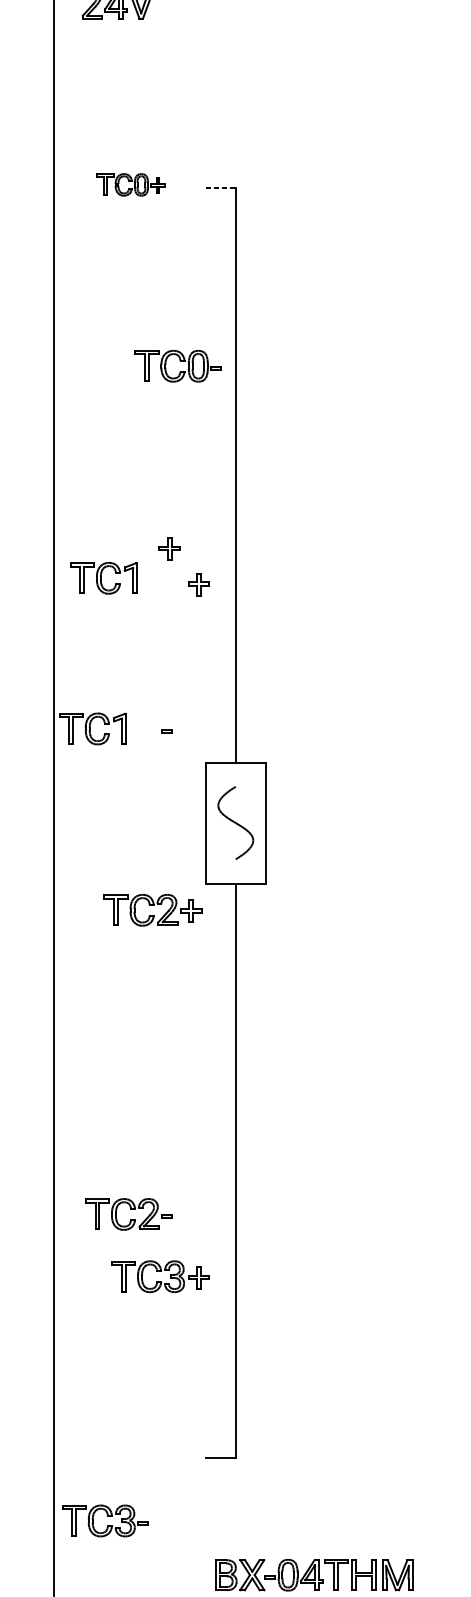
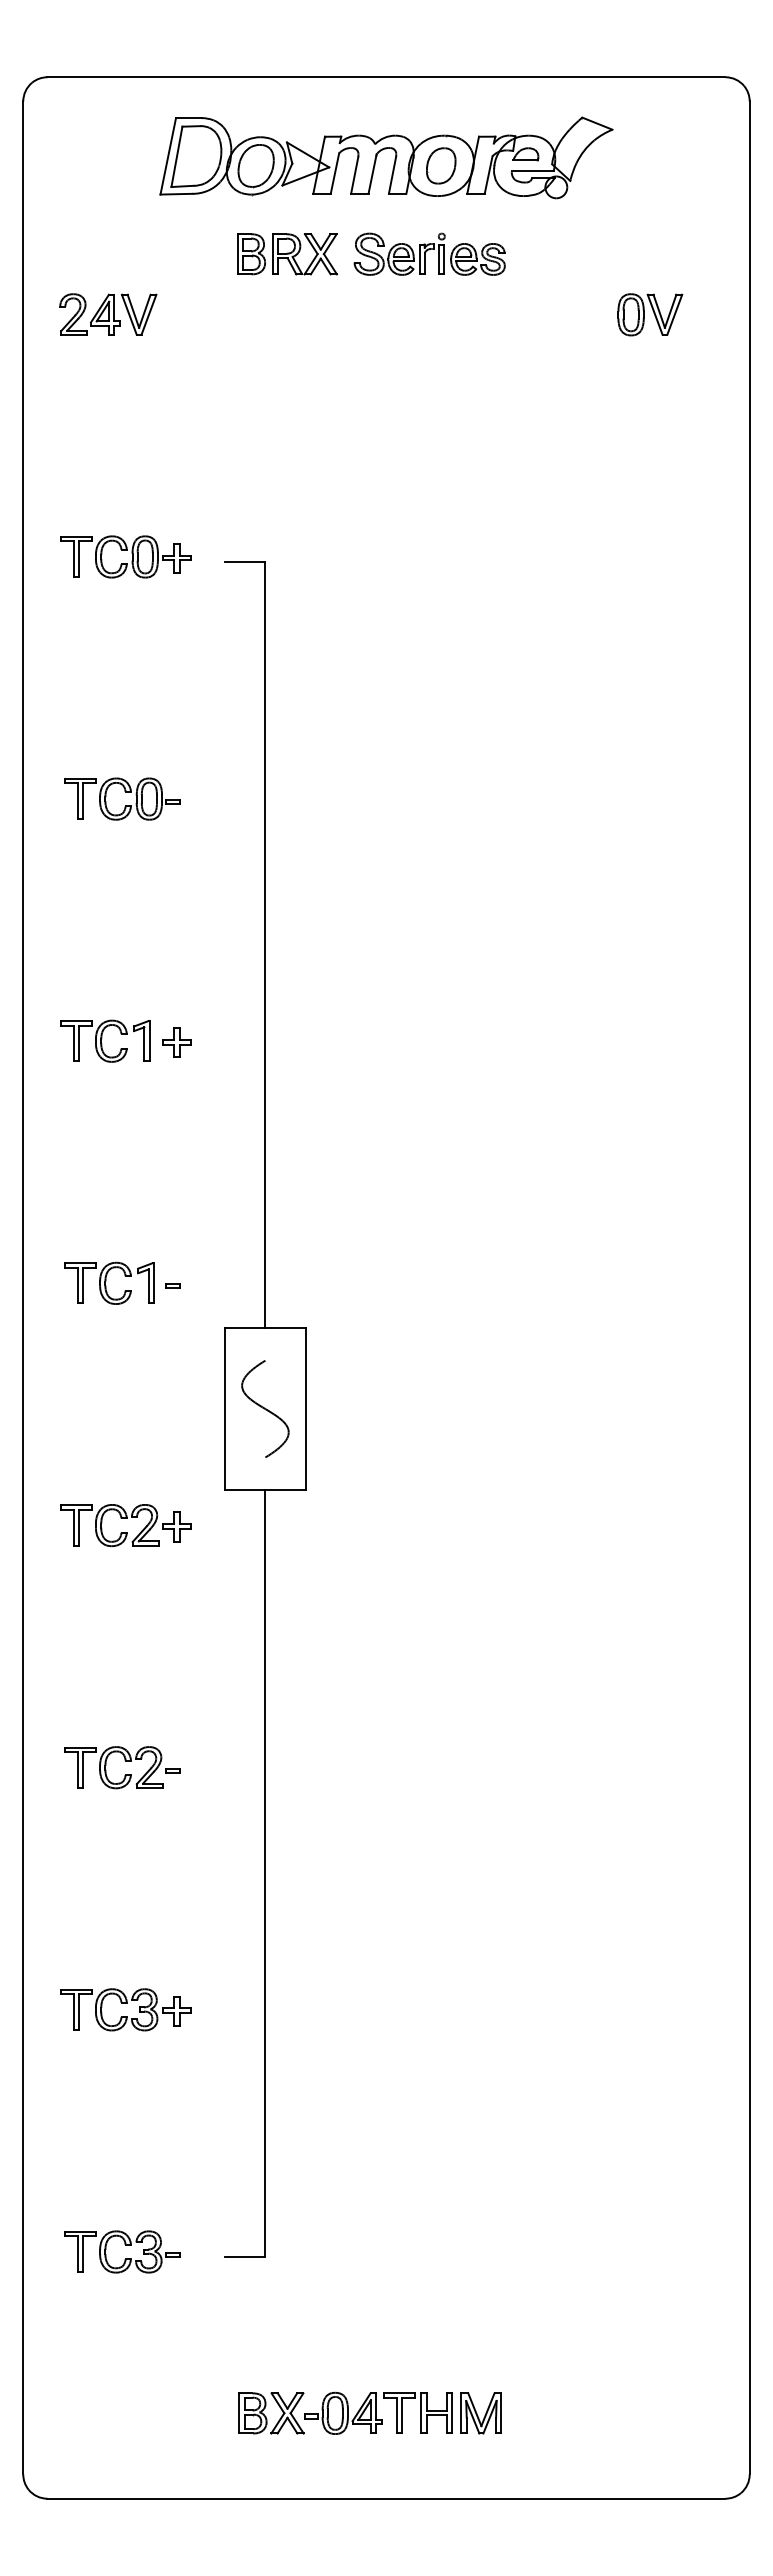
part: (131, 184) -> (125, 556), size x1.43
line: (220, 188) -> (245, 561), dashed -> solid
part: (180, 361) -> (125, 792), moved
part: (104, 577) -> (105, 1040), moved
part: (198, 584) -> (215, 1090), removed
part: (92, 728) -> (109, 1282), moved
part: (152, 905) -> (125, 1518), moved
part: (131, 1209) -> (125, 1761), moved
part: (160, 1276) -> (125, 2009), moved
part: (107, 1516) -> (125, 2245), moved

